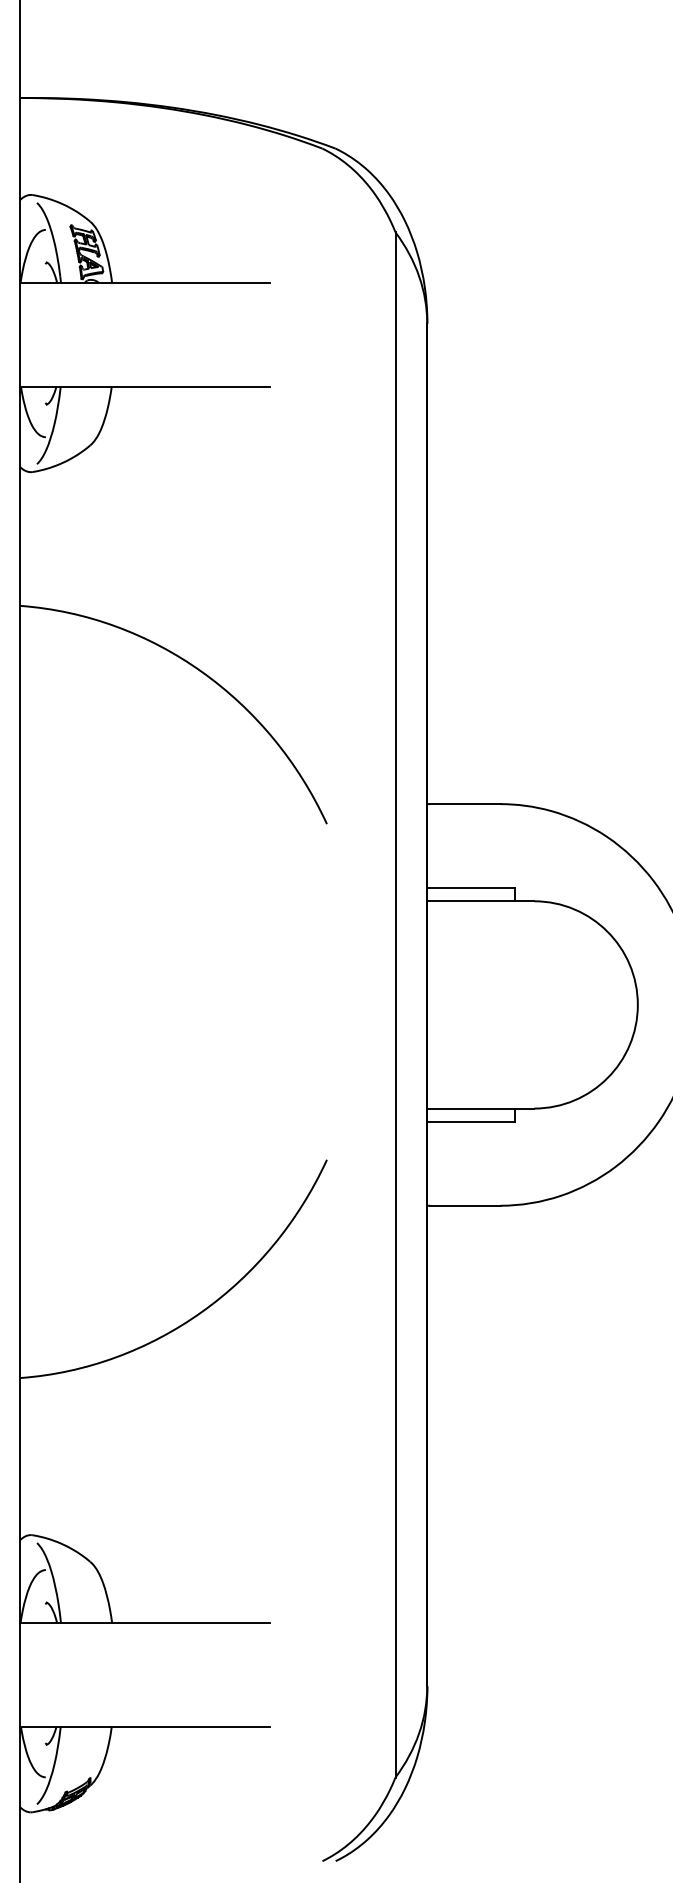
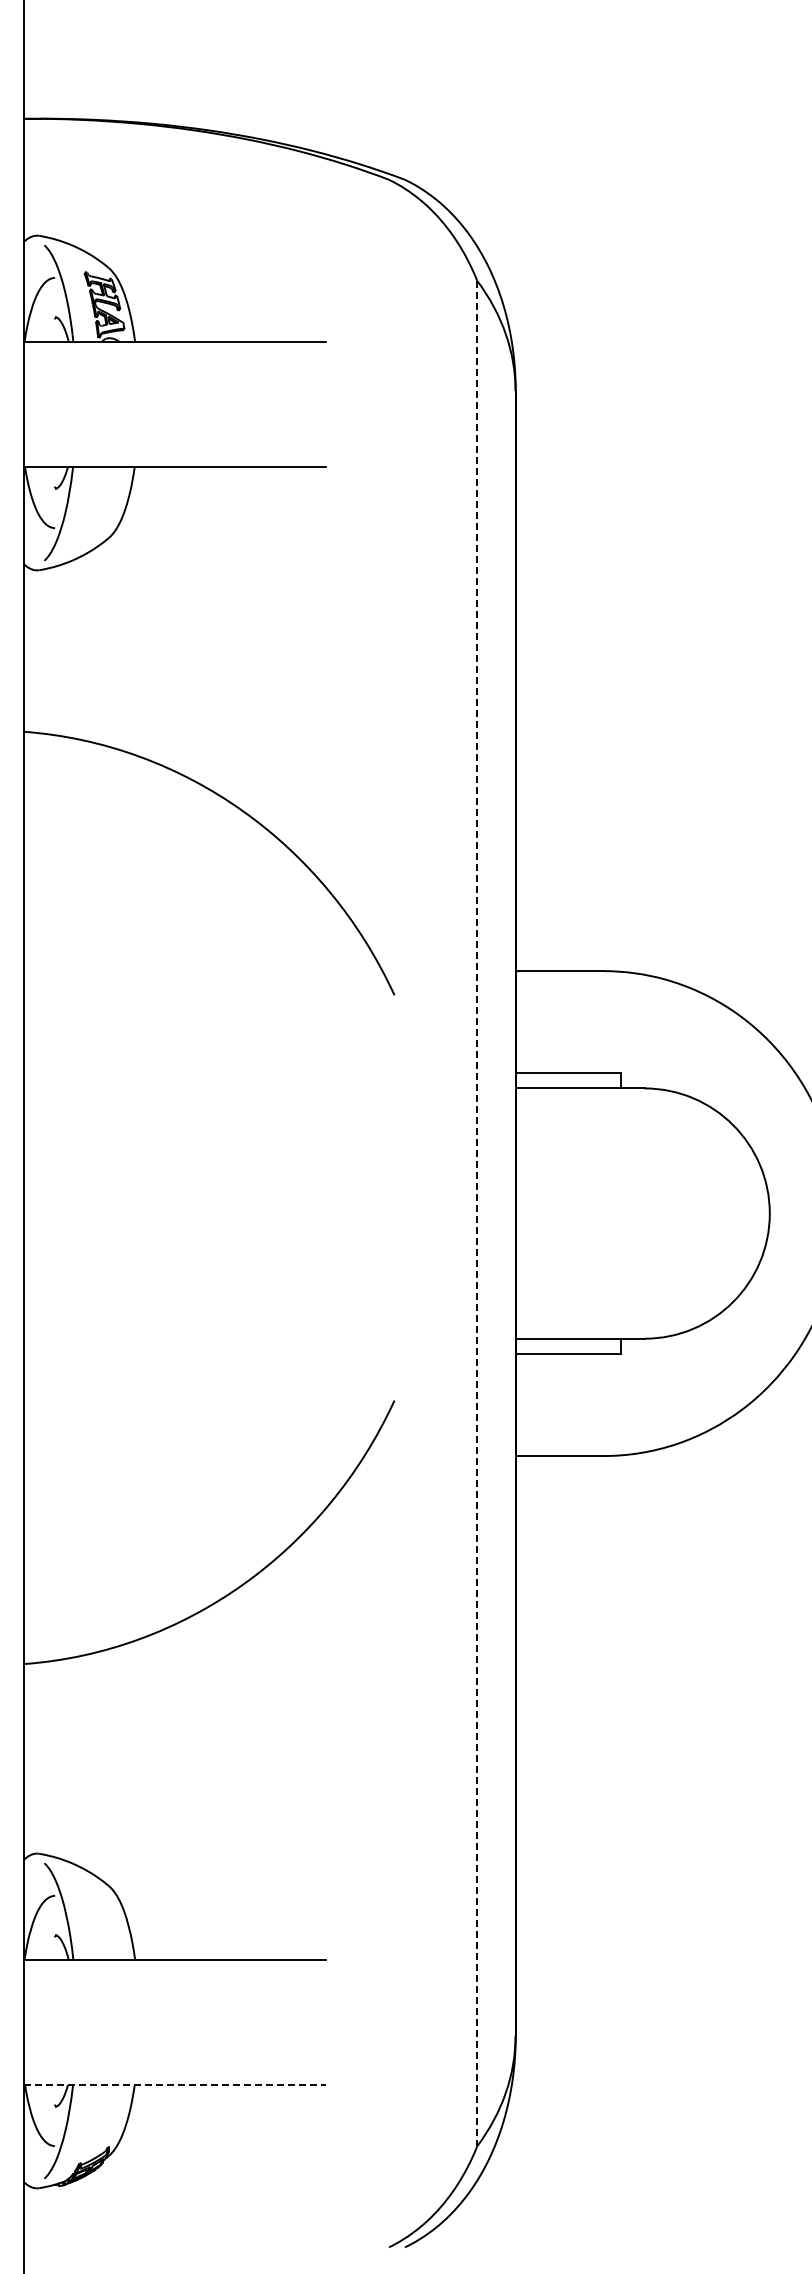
line: (395, 1004) -> (477, 1213), solid -> dashed
line: (145, 1727) -> (175, 2085), solid -> dashed

